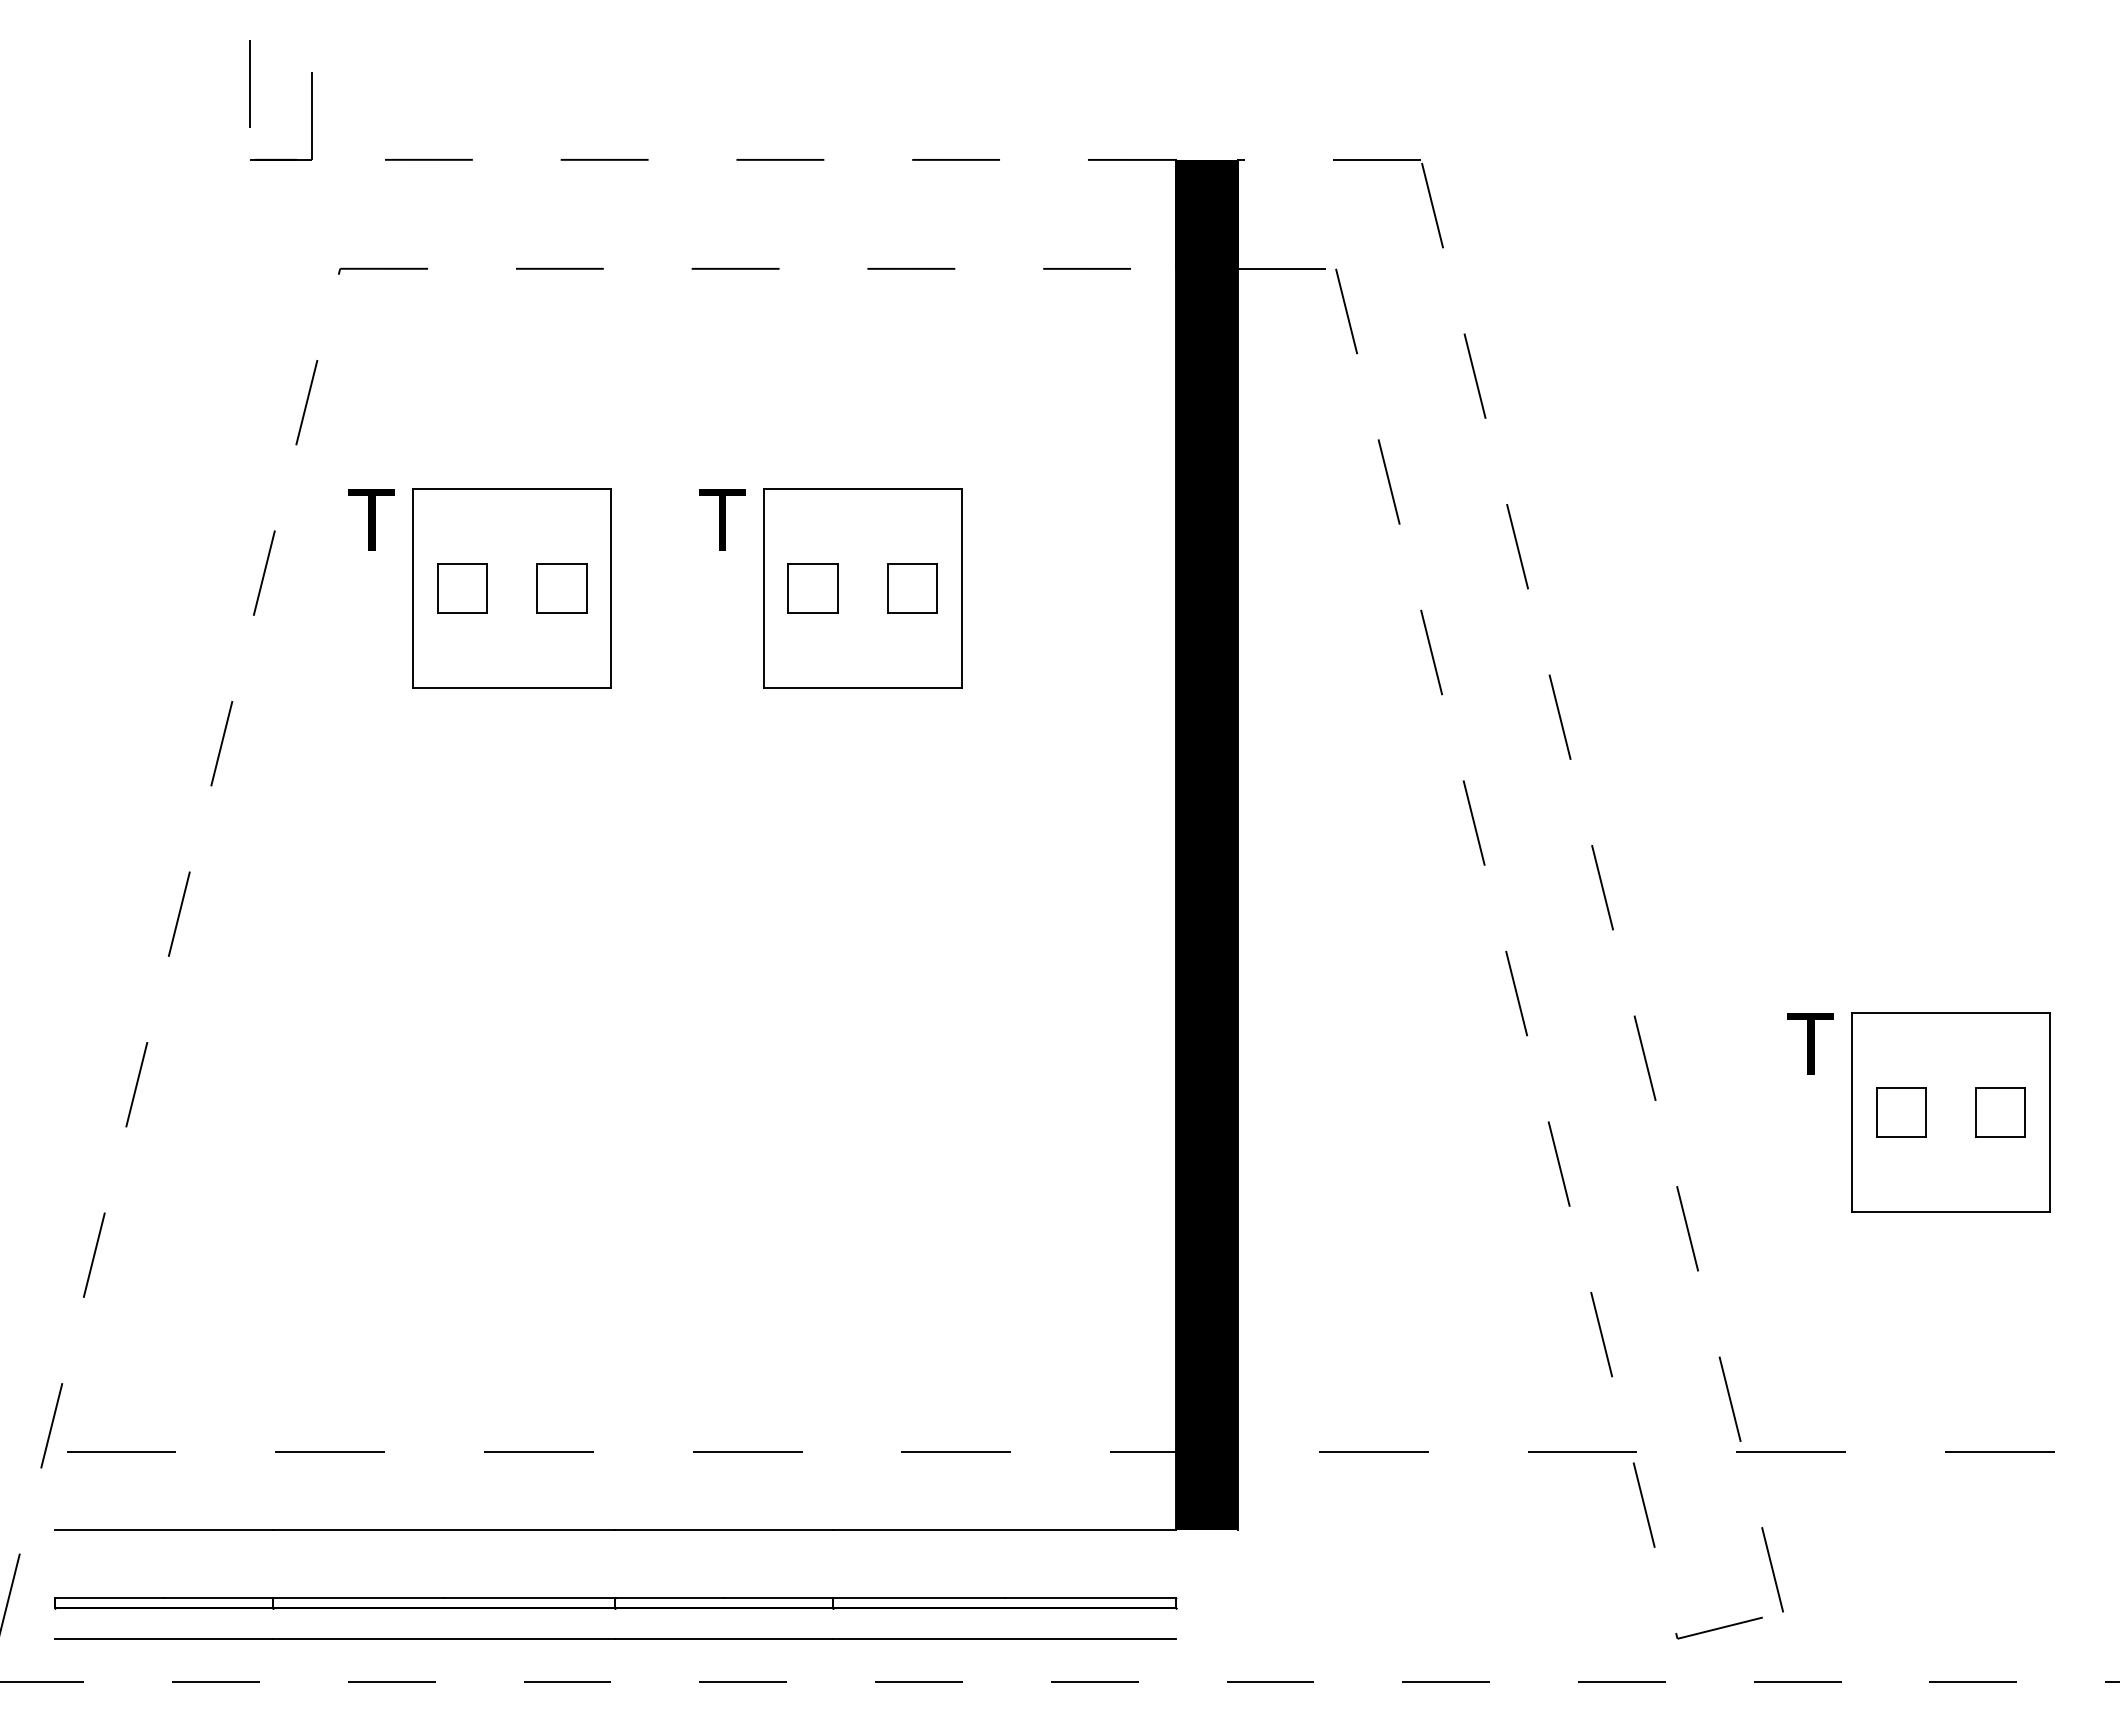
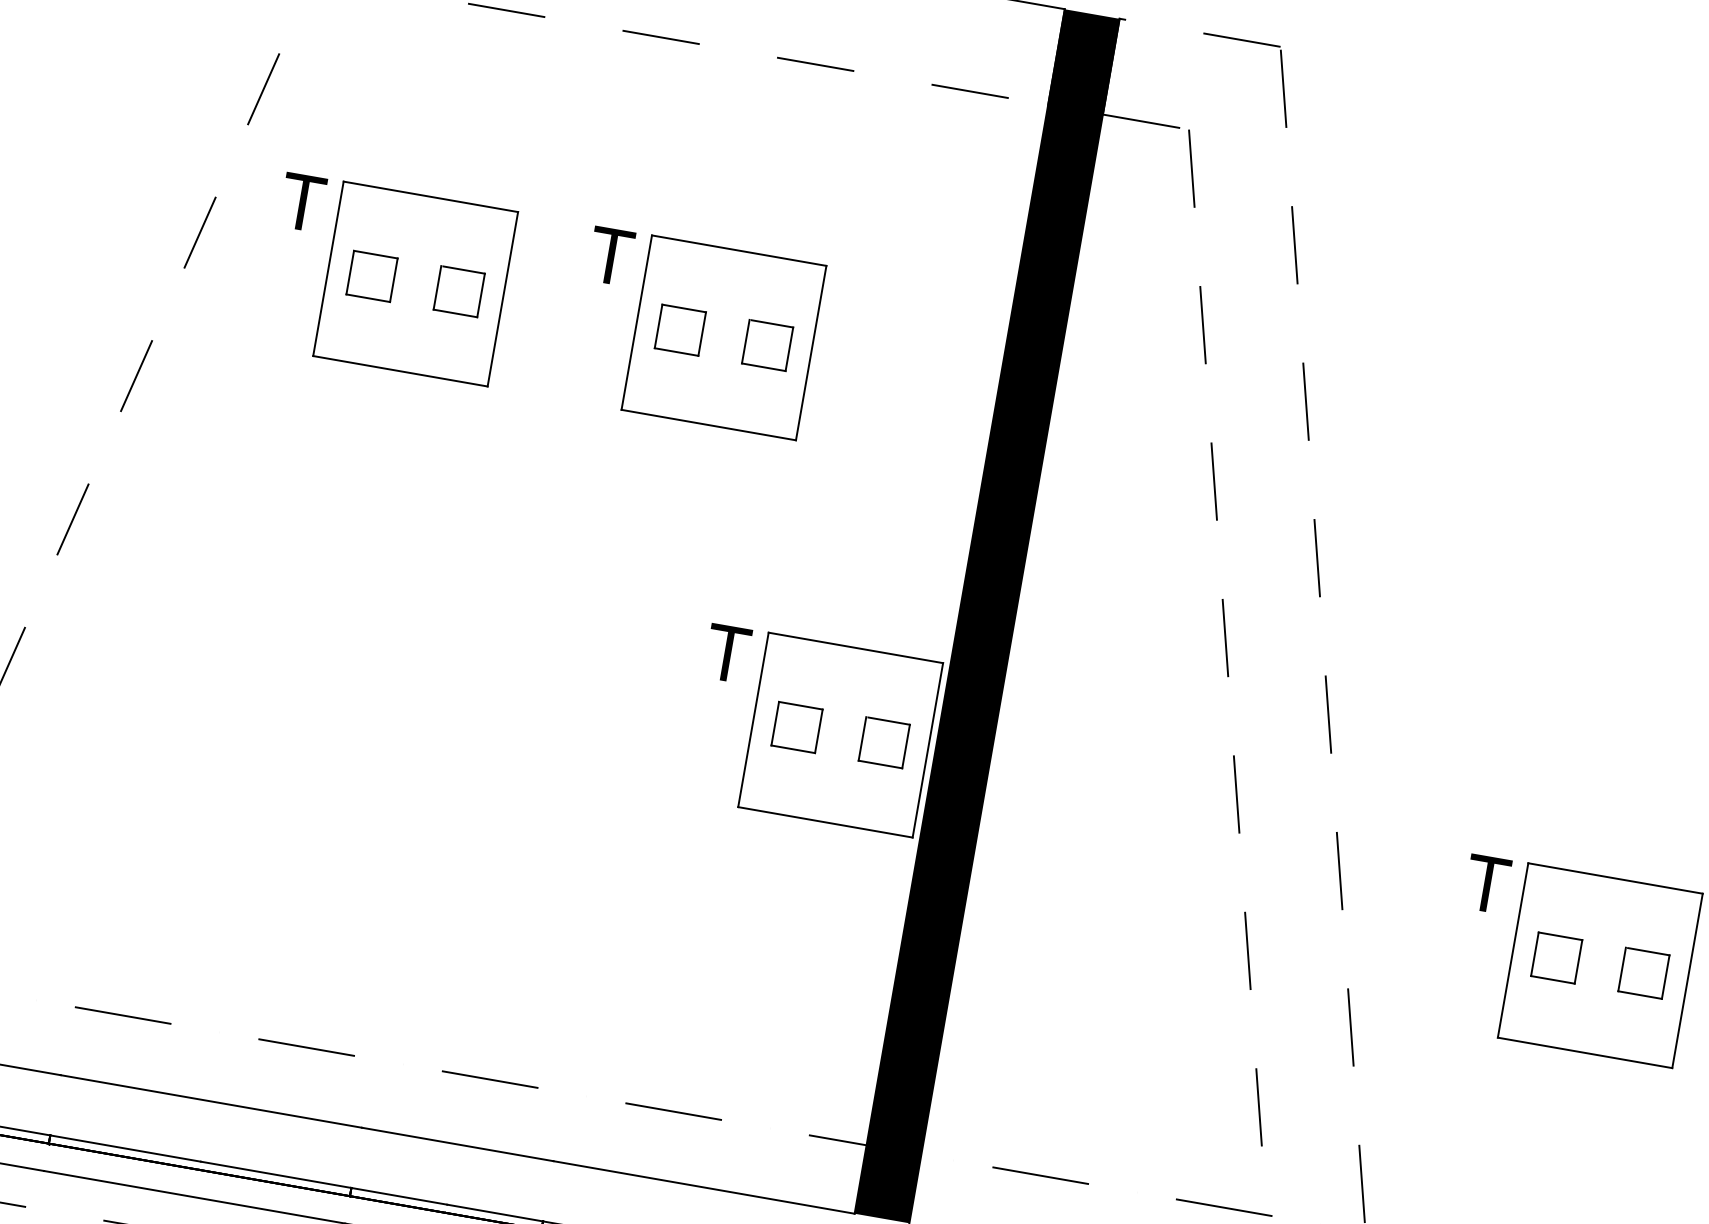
part: (1035, 1004) -> (811, 730), added

